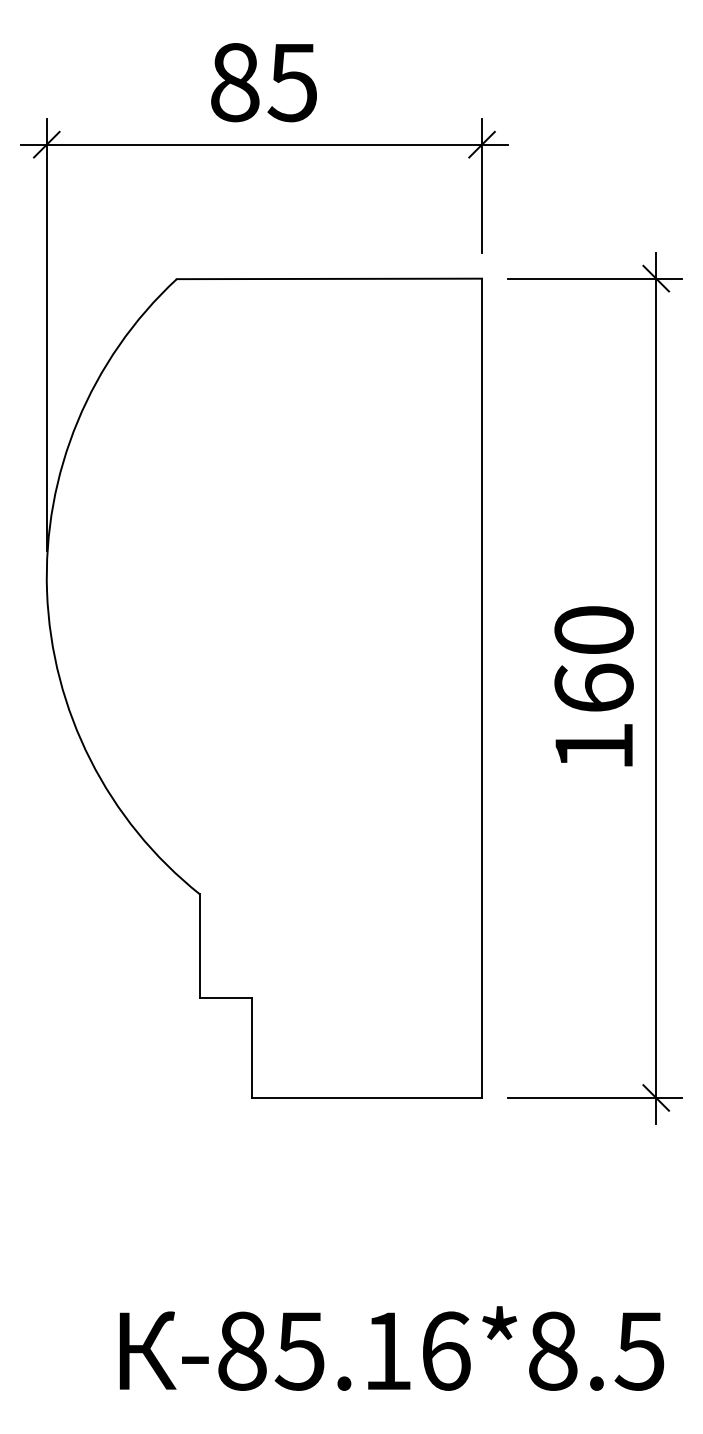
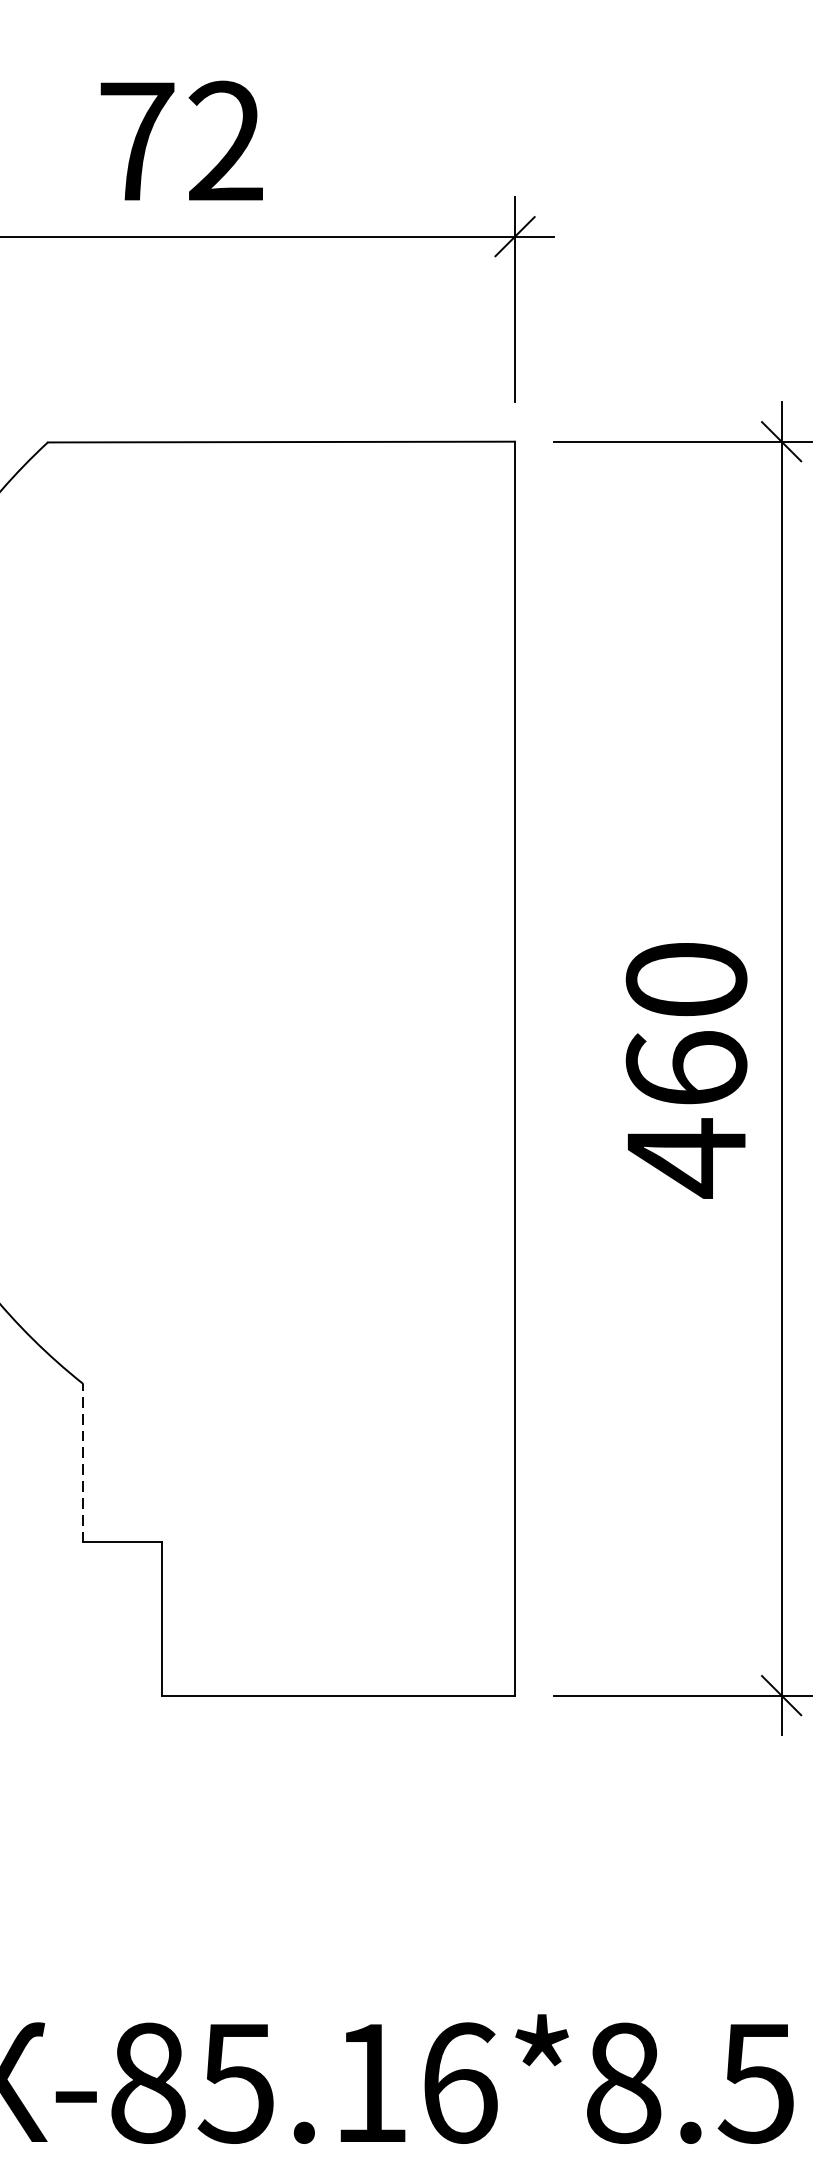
text: (264, 82) -> (182, 141), 85 -> 72
text: (593, 746) -> (685, 1157), 160 -> 460
line: (199, 946) -> (82, 1463), solid -> dashed

